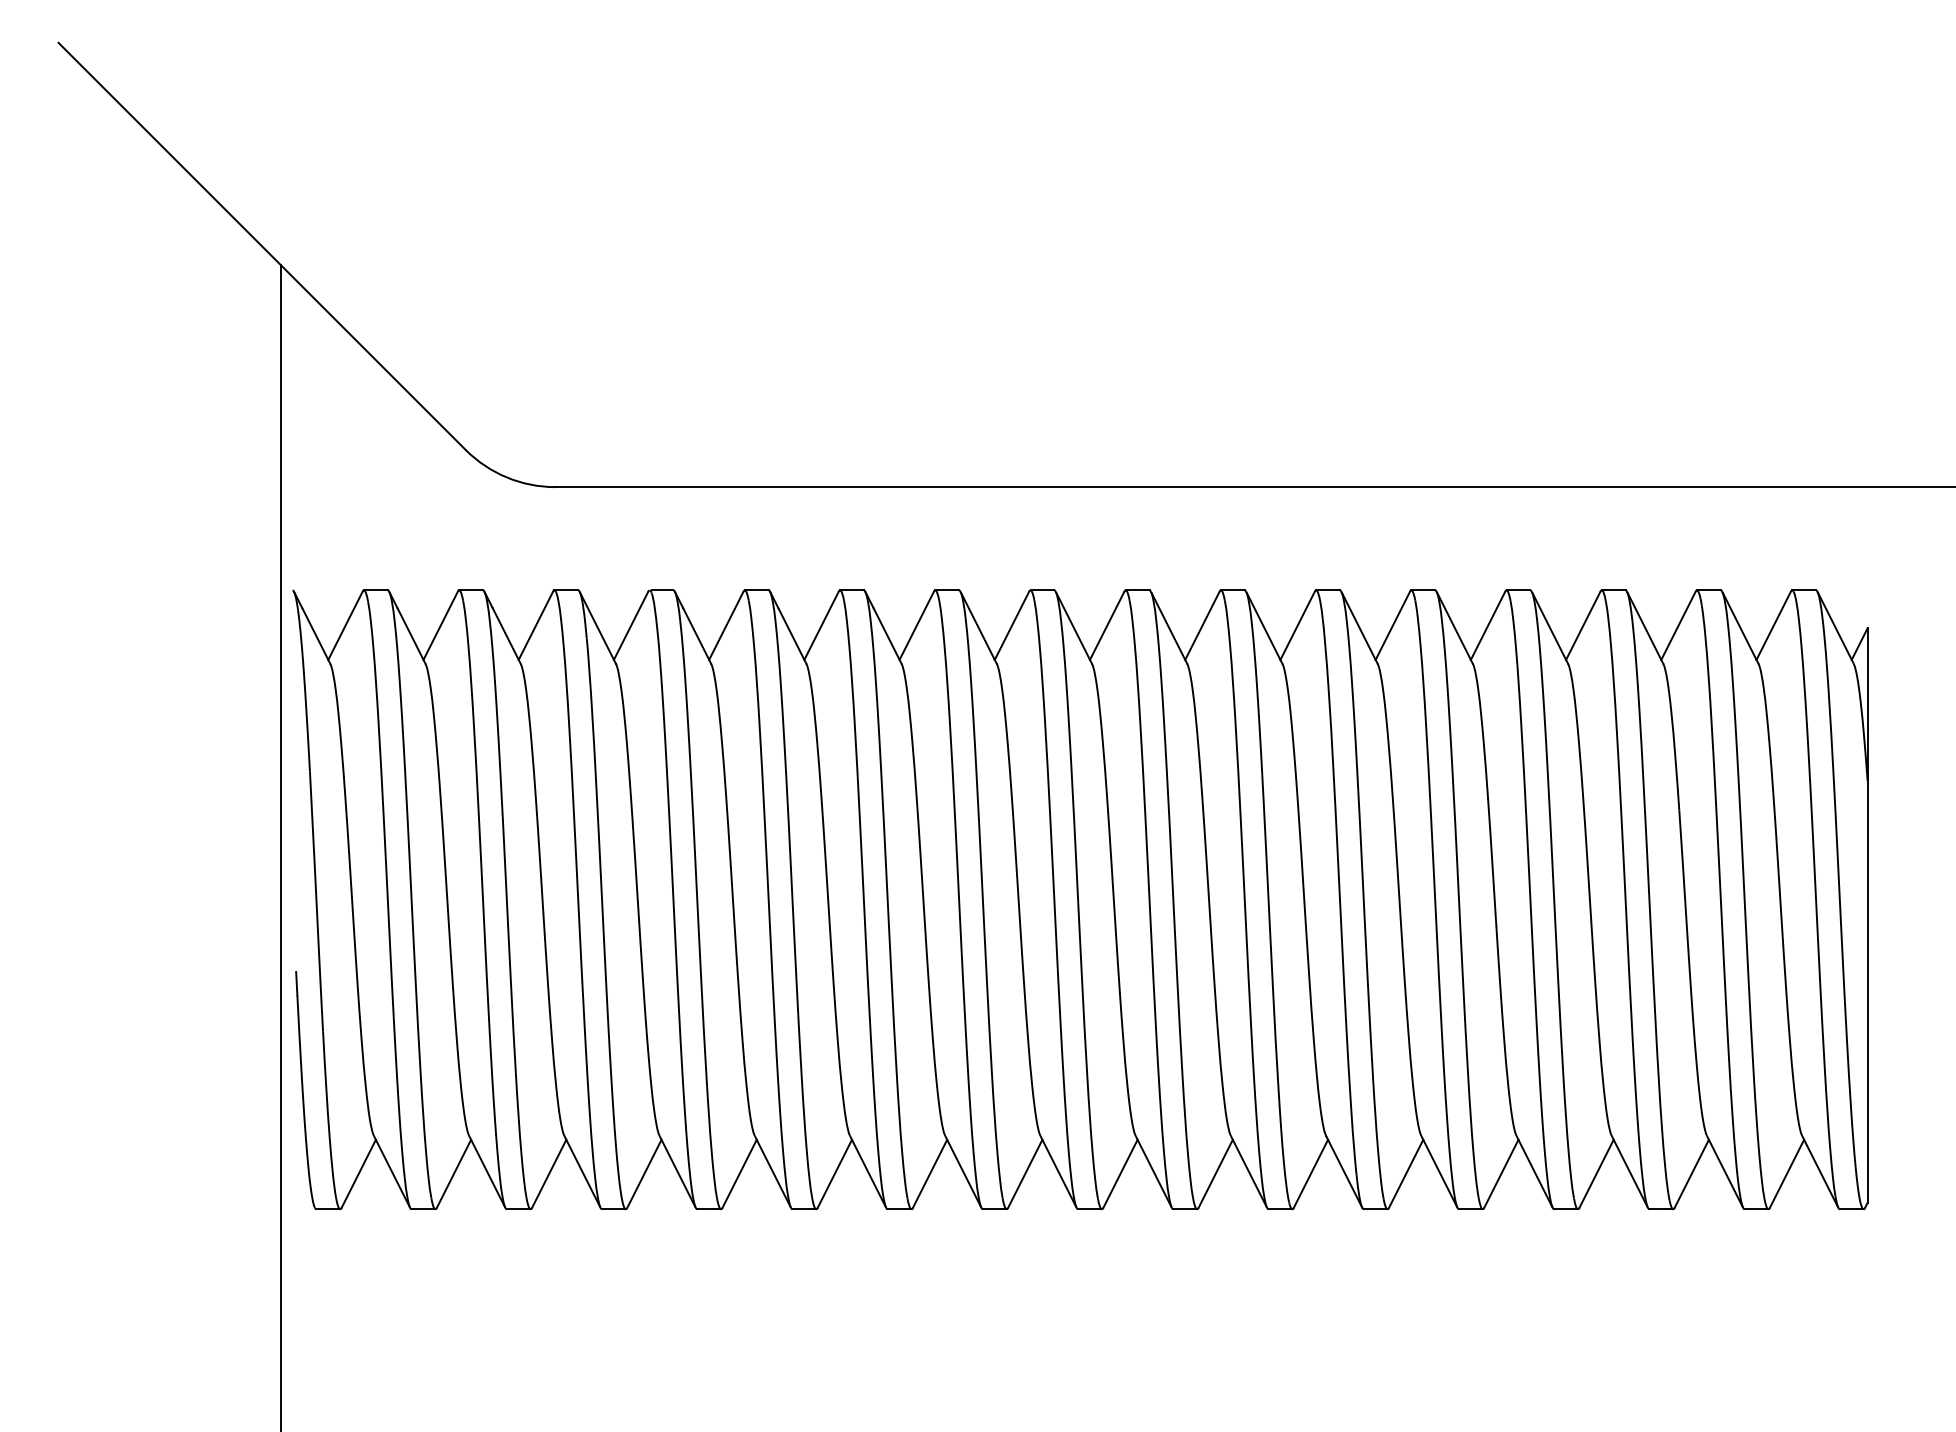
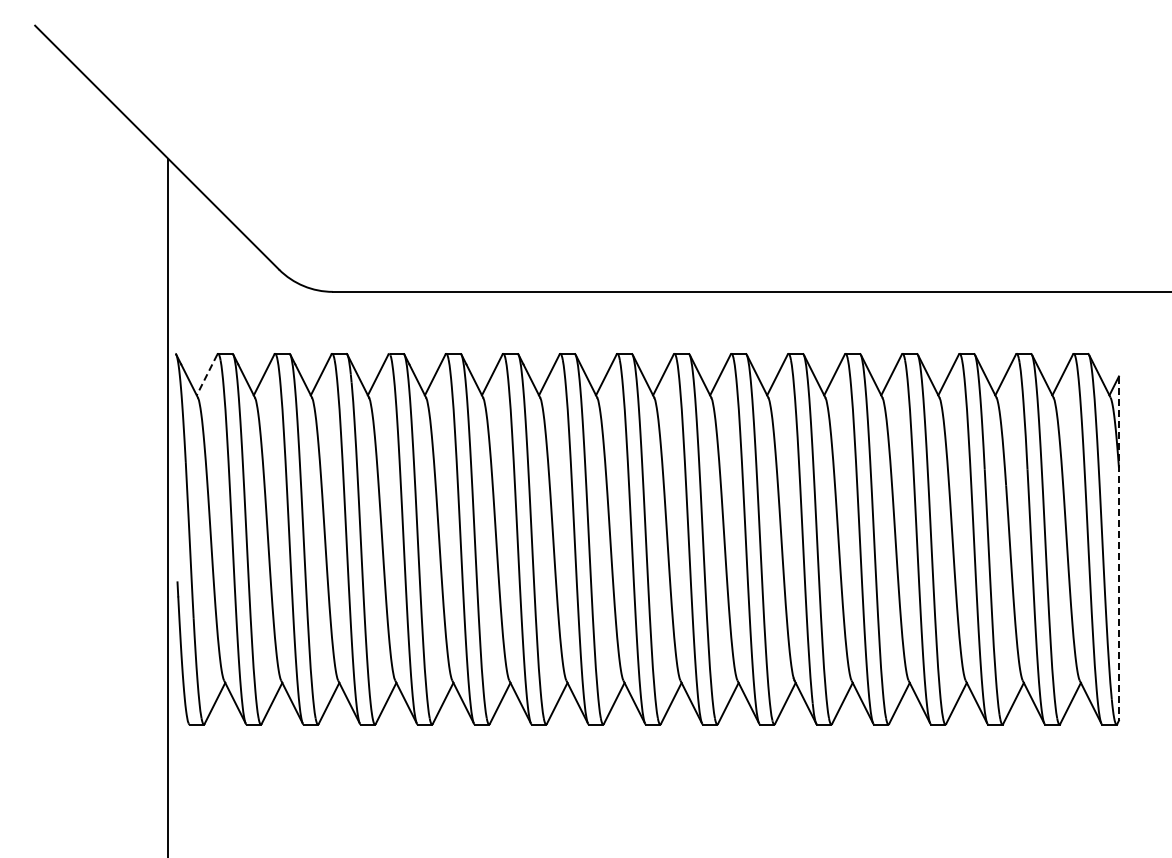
line: (346, 626) -> (207, 375), solid -> dashed
line: (1866, 917) -> (1118, 549), solid -> dashed

